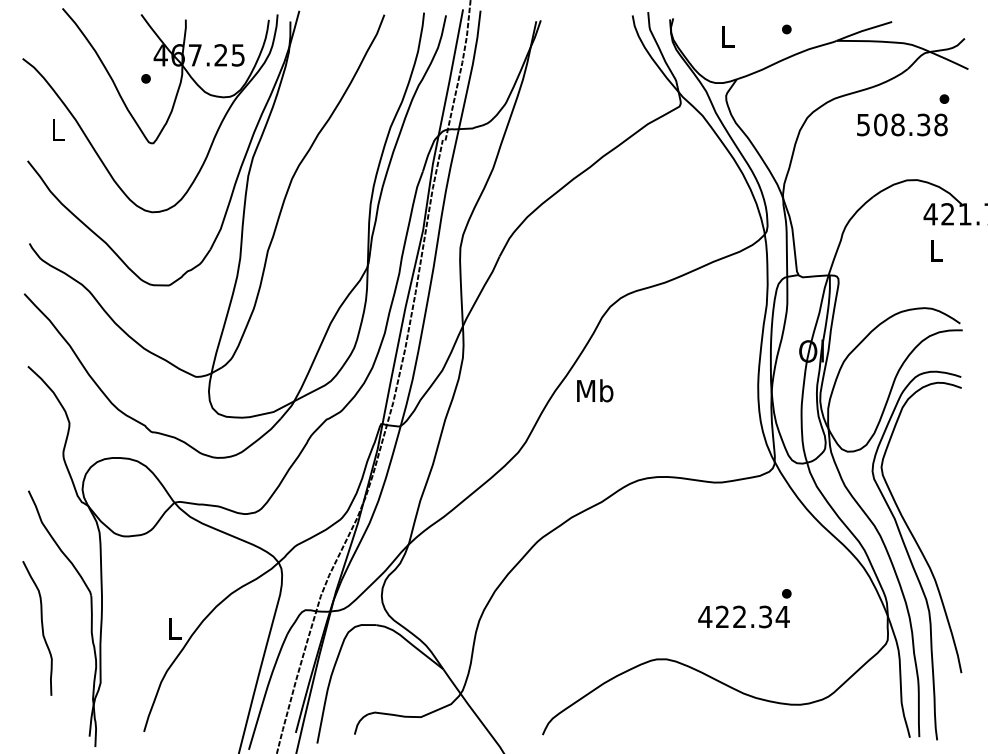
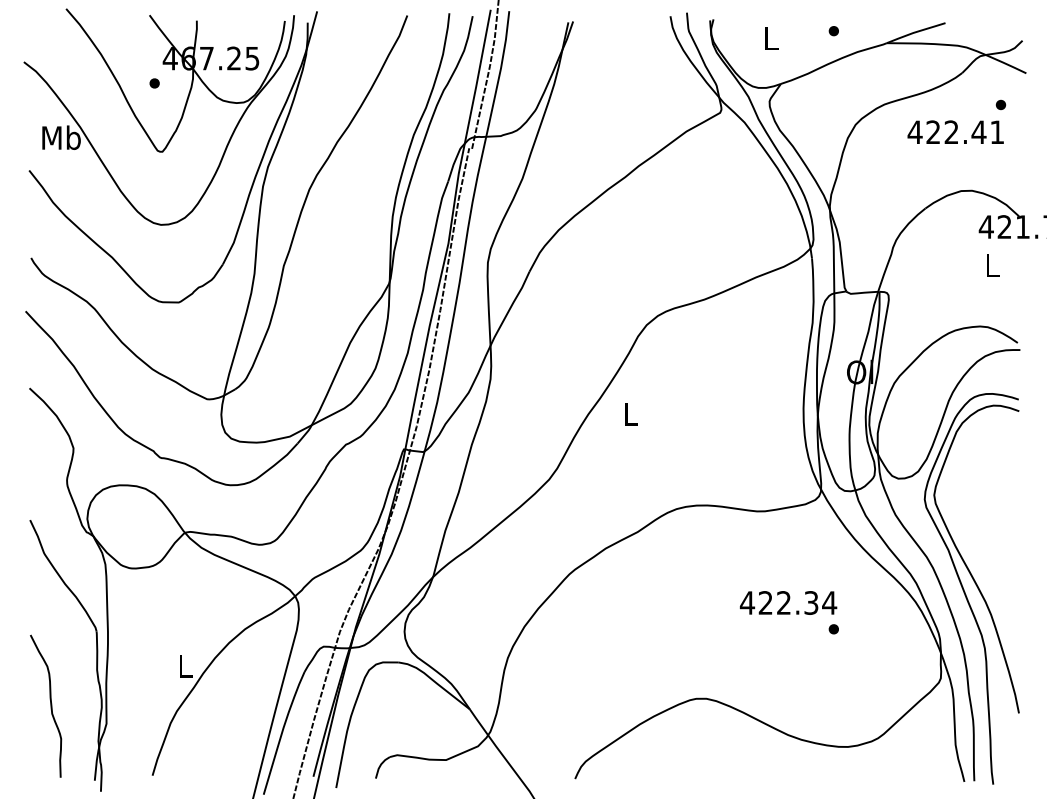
text: (901, 124) -> (955, 131), 508.38 -> 422.41
text: (58, 129) -> (61, 137), L -> Mb
text: (595, 390) -> (631, 413), Mb -> L
text: (743, 616) -> (787, 602), moved
curve: (41, 628) -> (50, 706), moved

